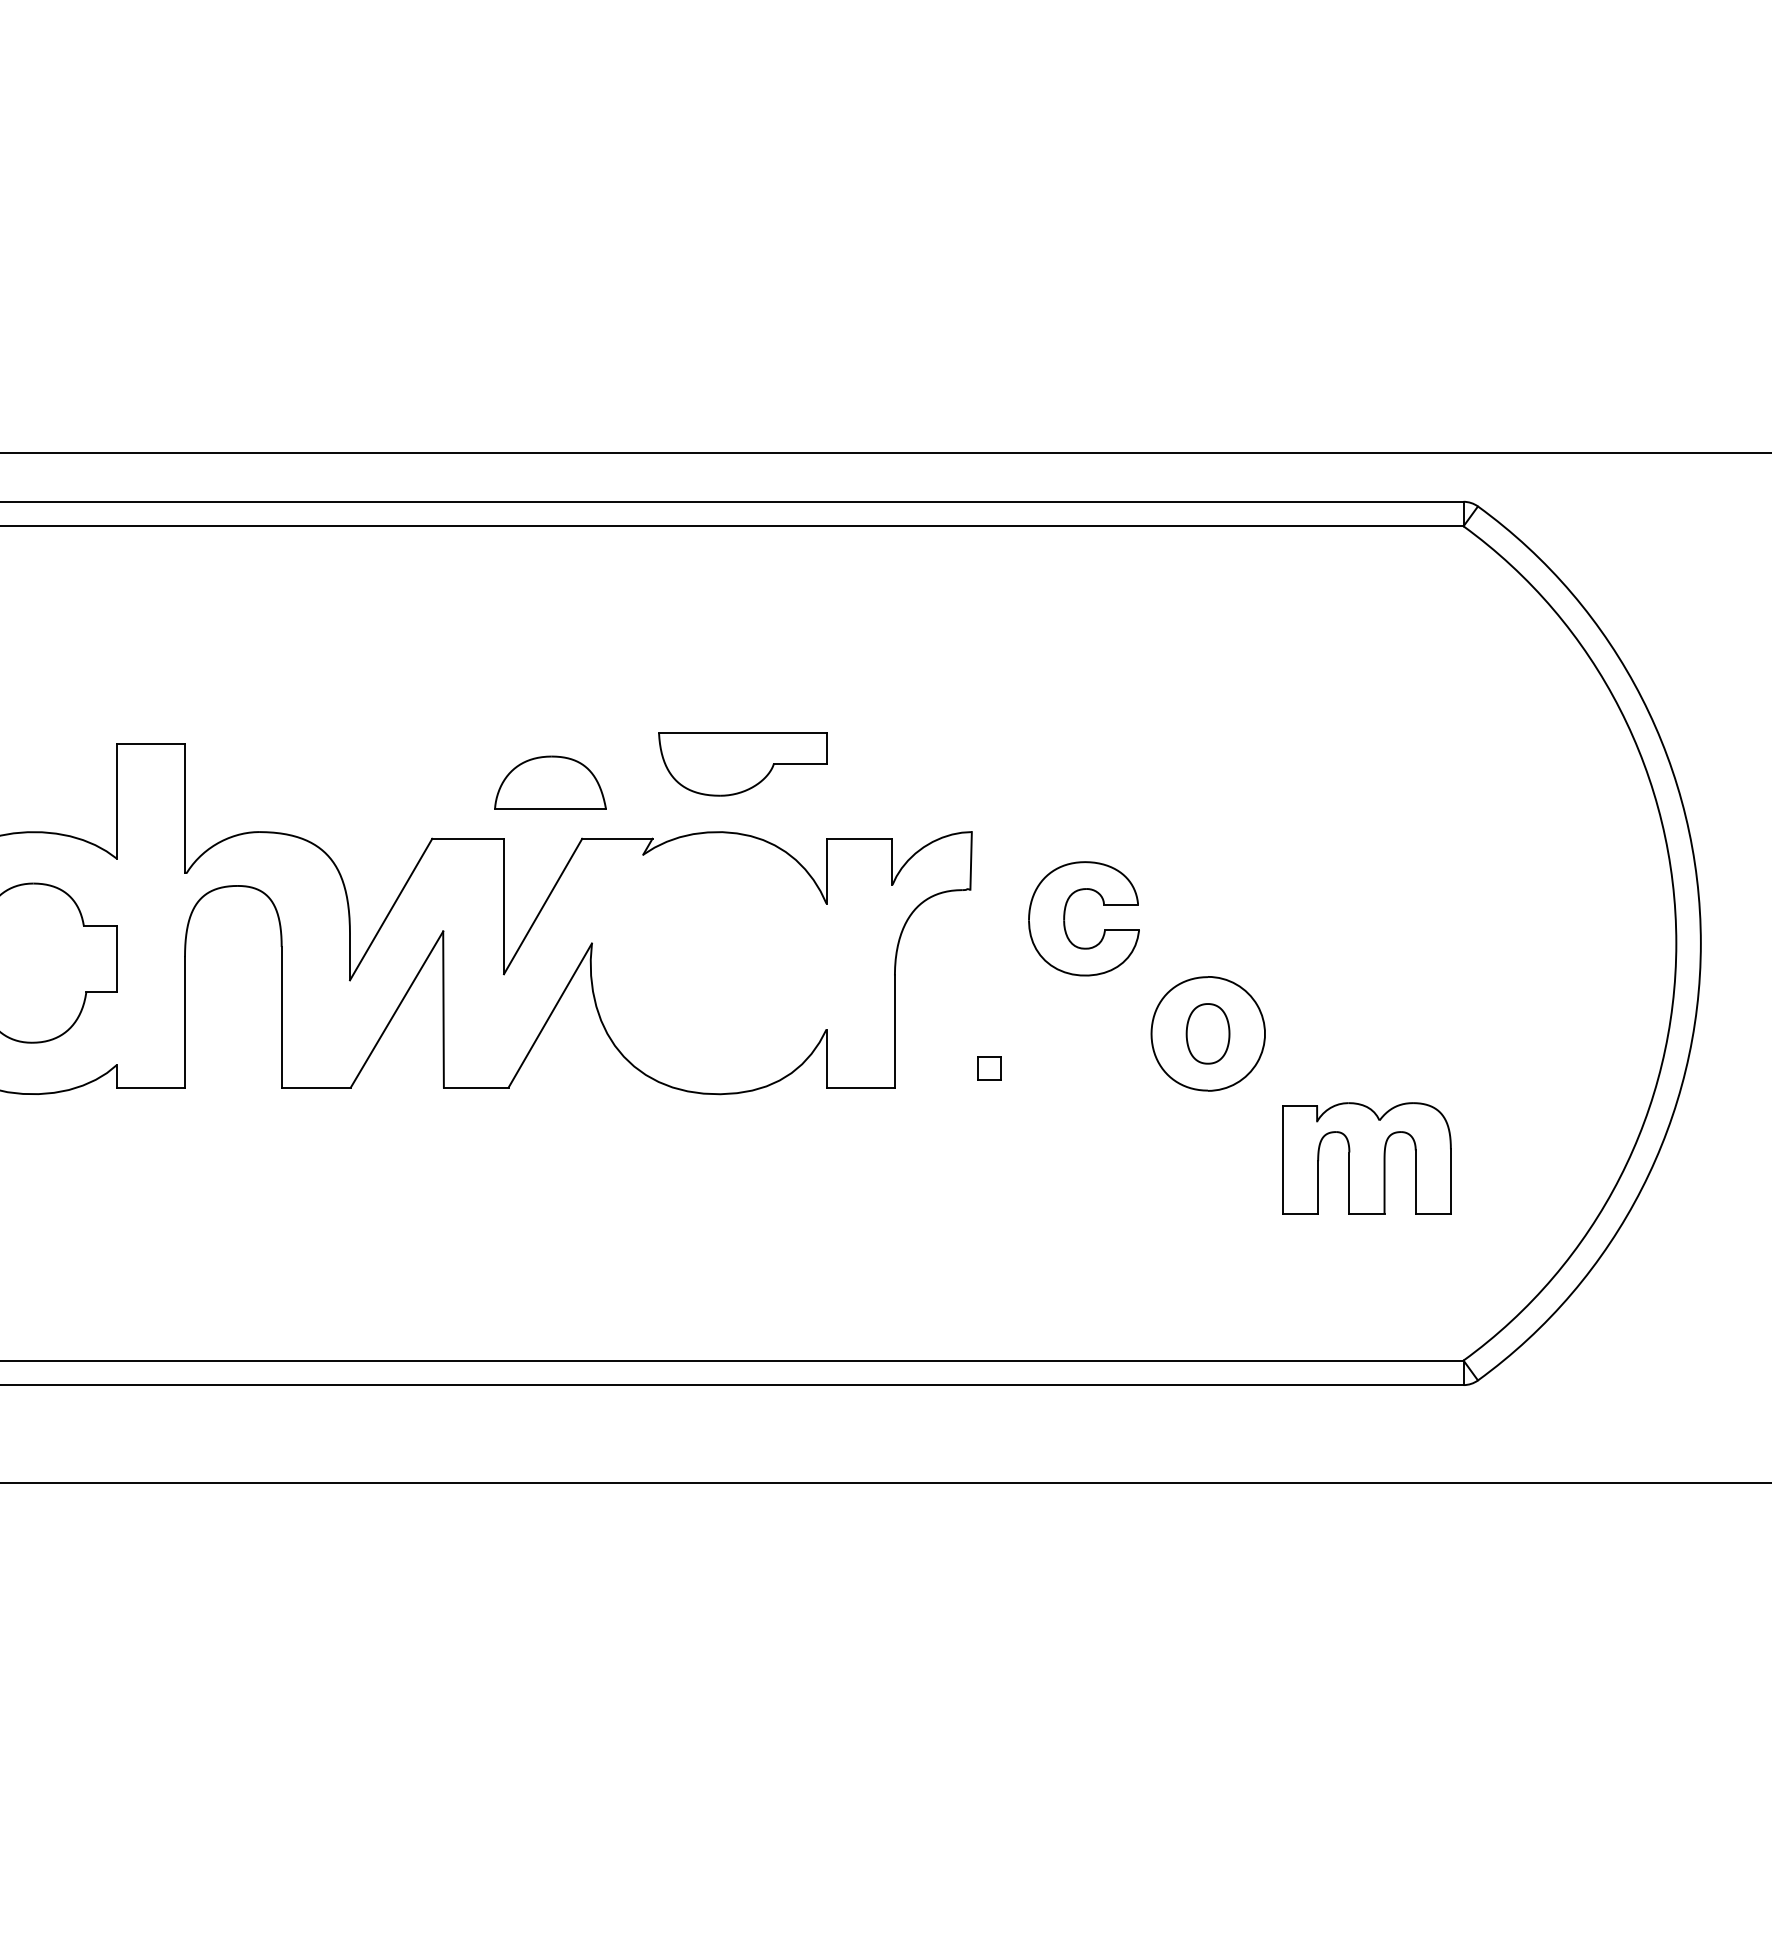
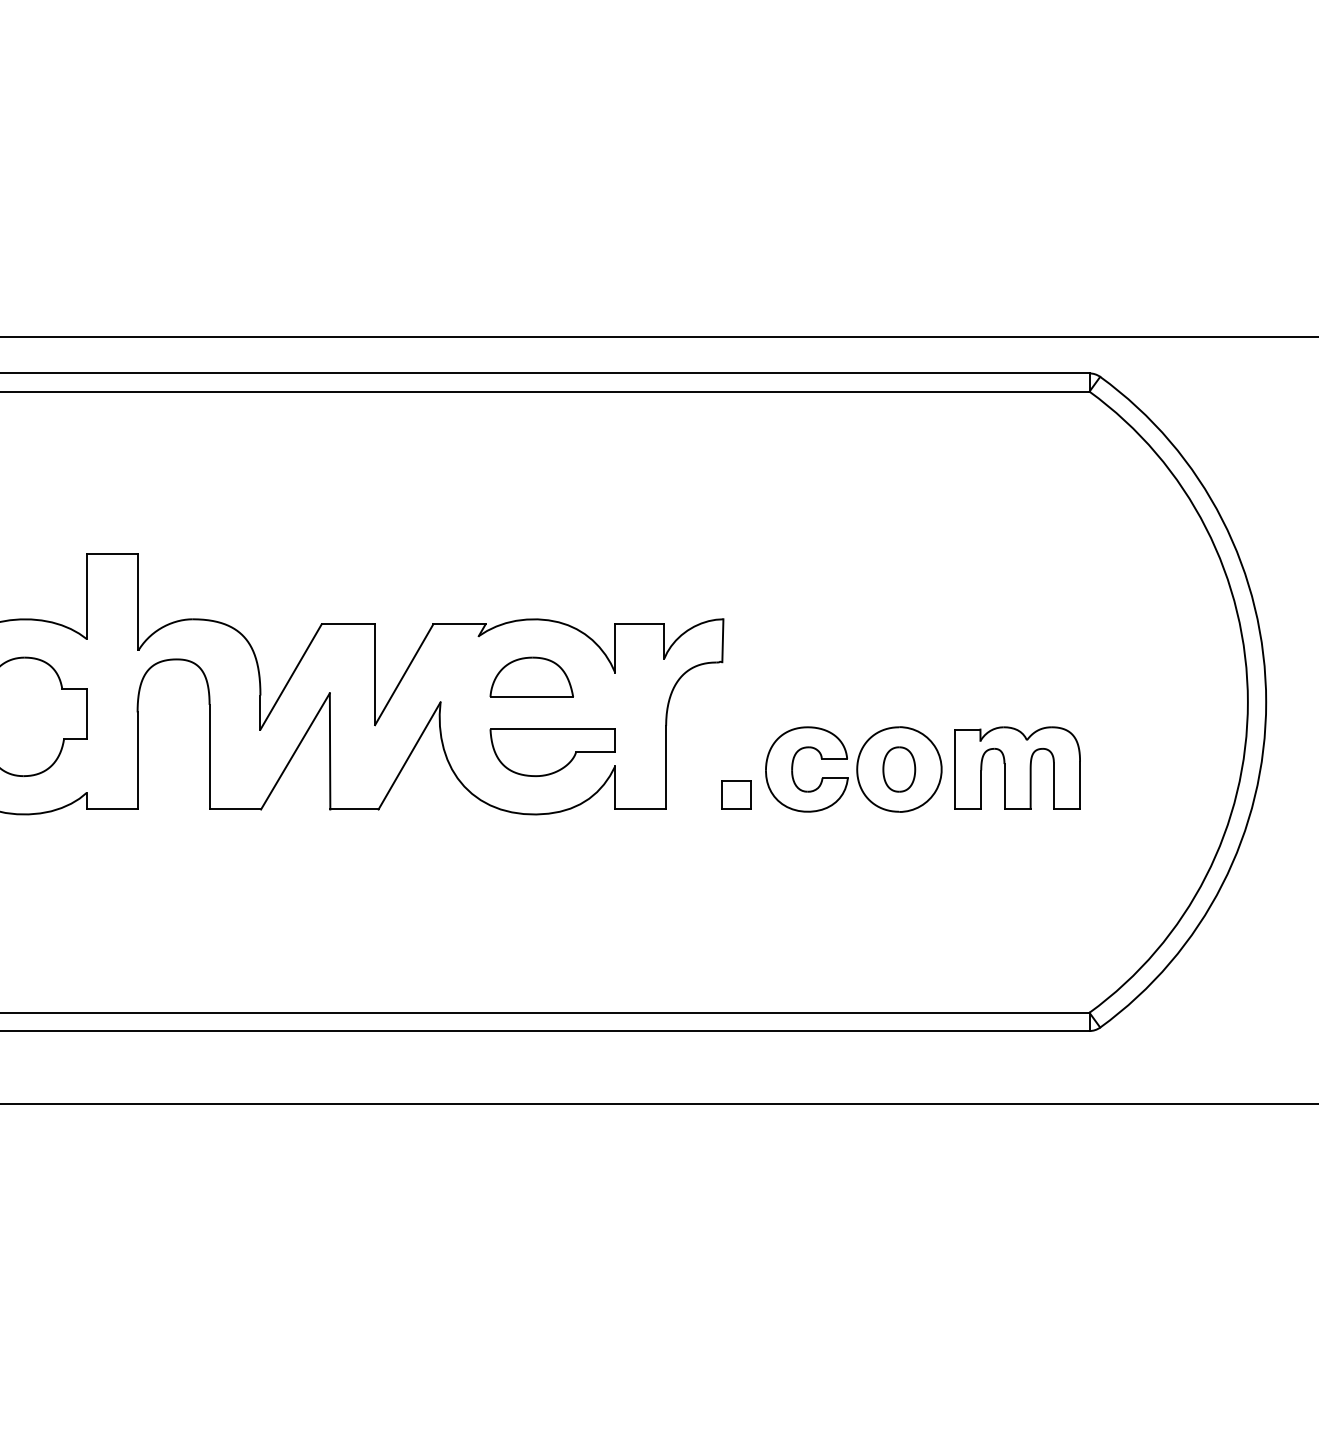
part: (742, 764) -> (552, 752), moved
part: (550, 782) -> (531, 676), moved
part: (1065, 918) -> (793, 769), moved
part: (989, 1068) -> (736, 795), size x1.67
part: (1366, 1158) -> (1017, 768), moved

